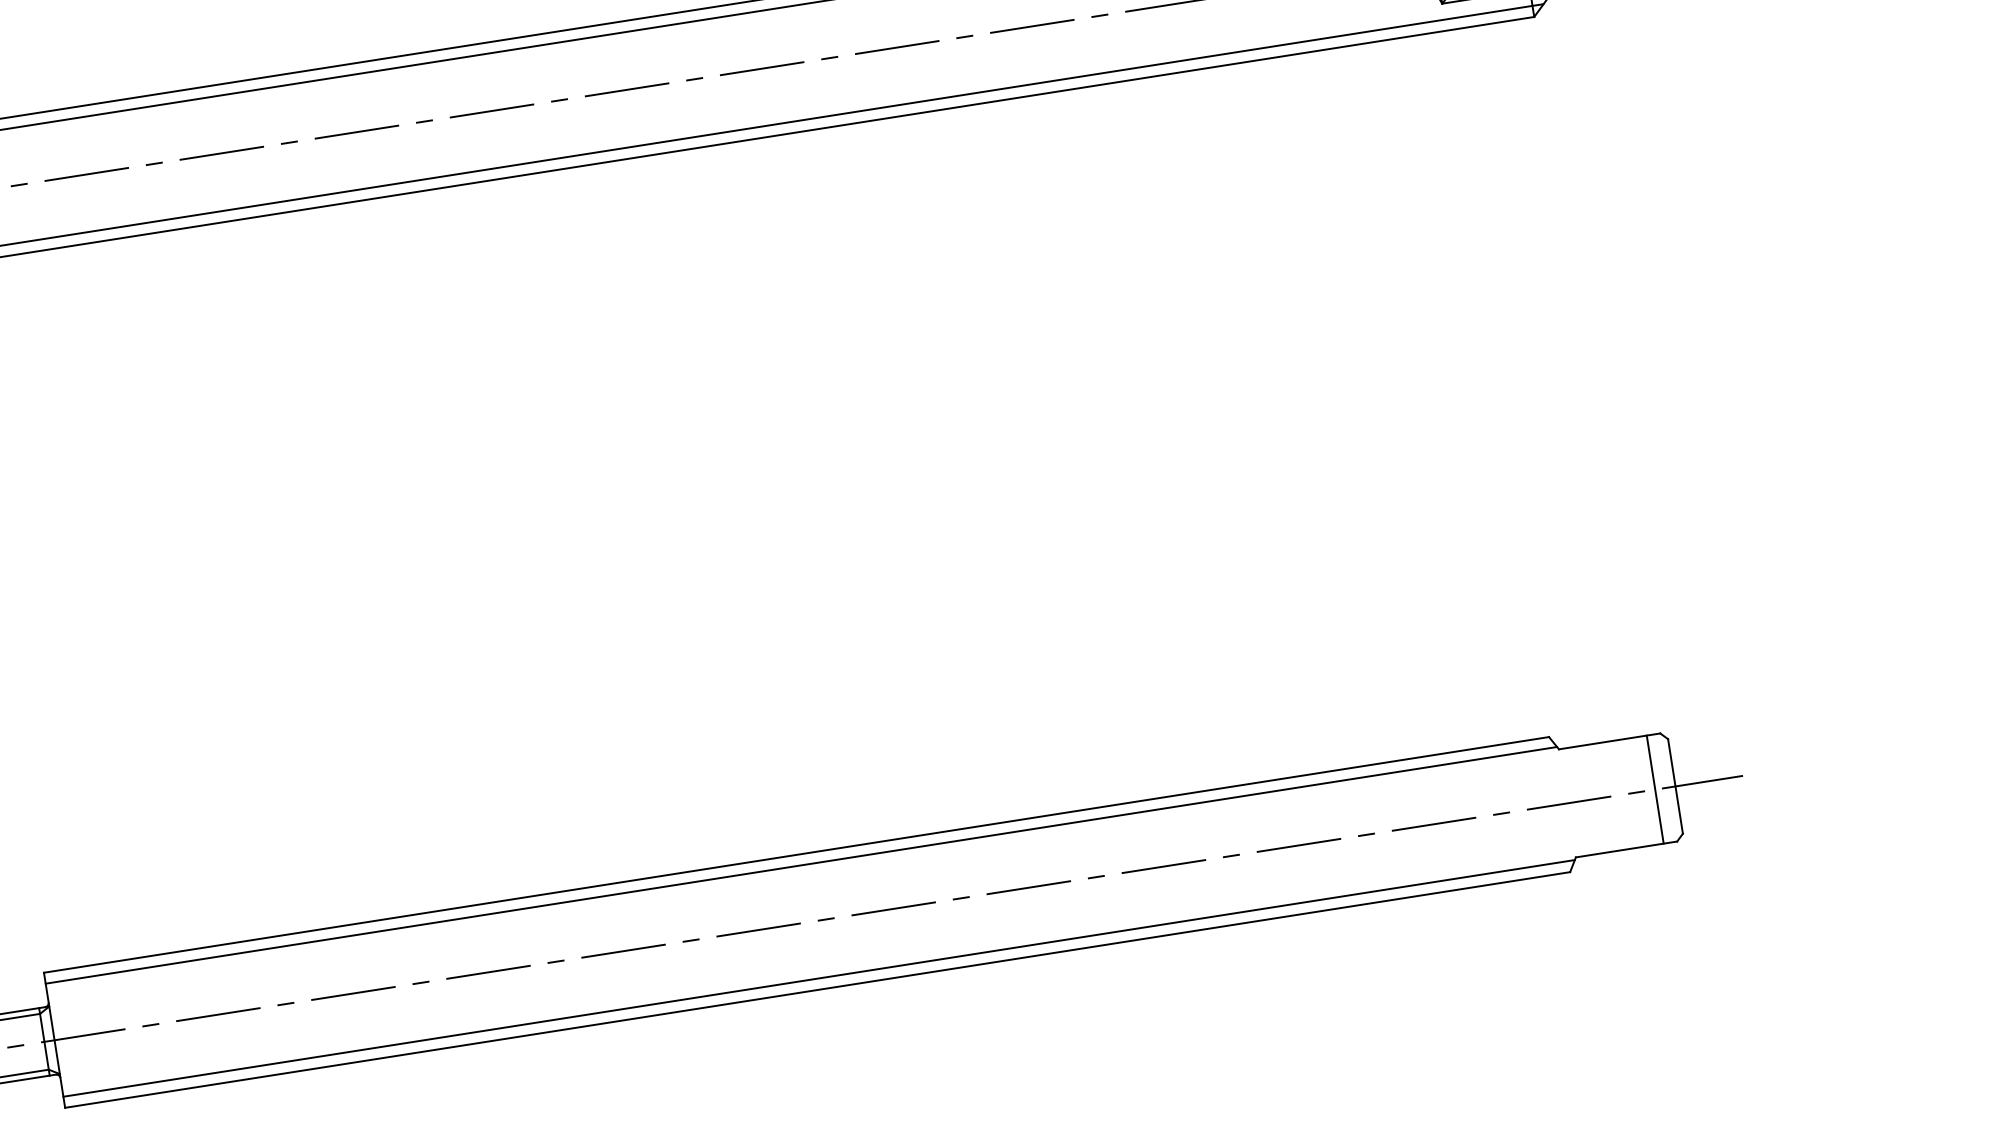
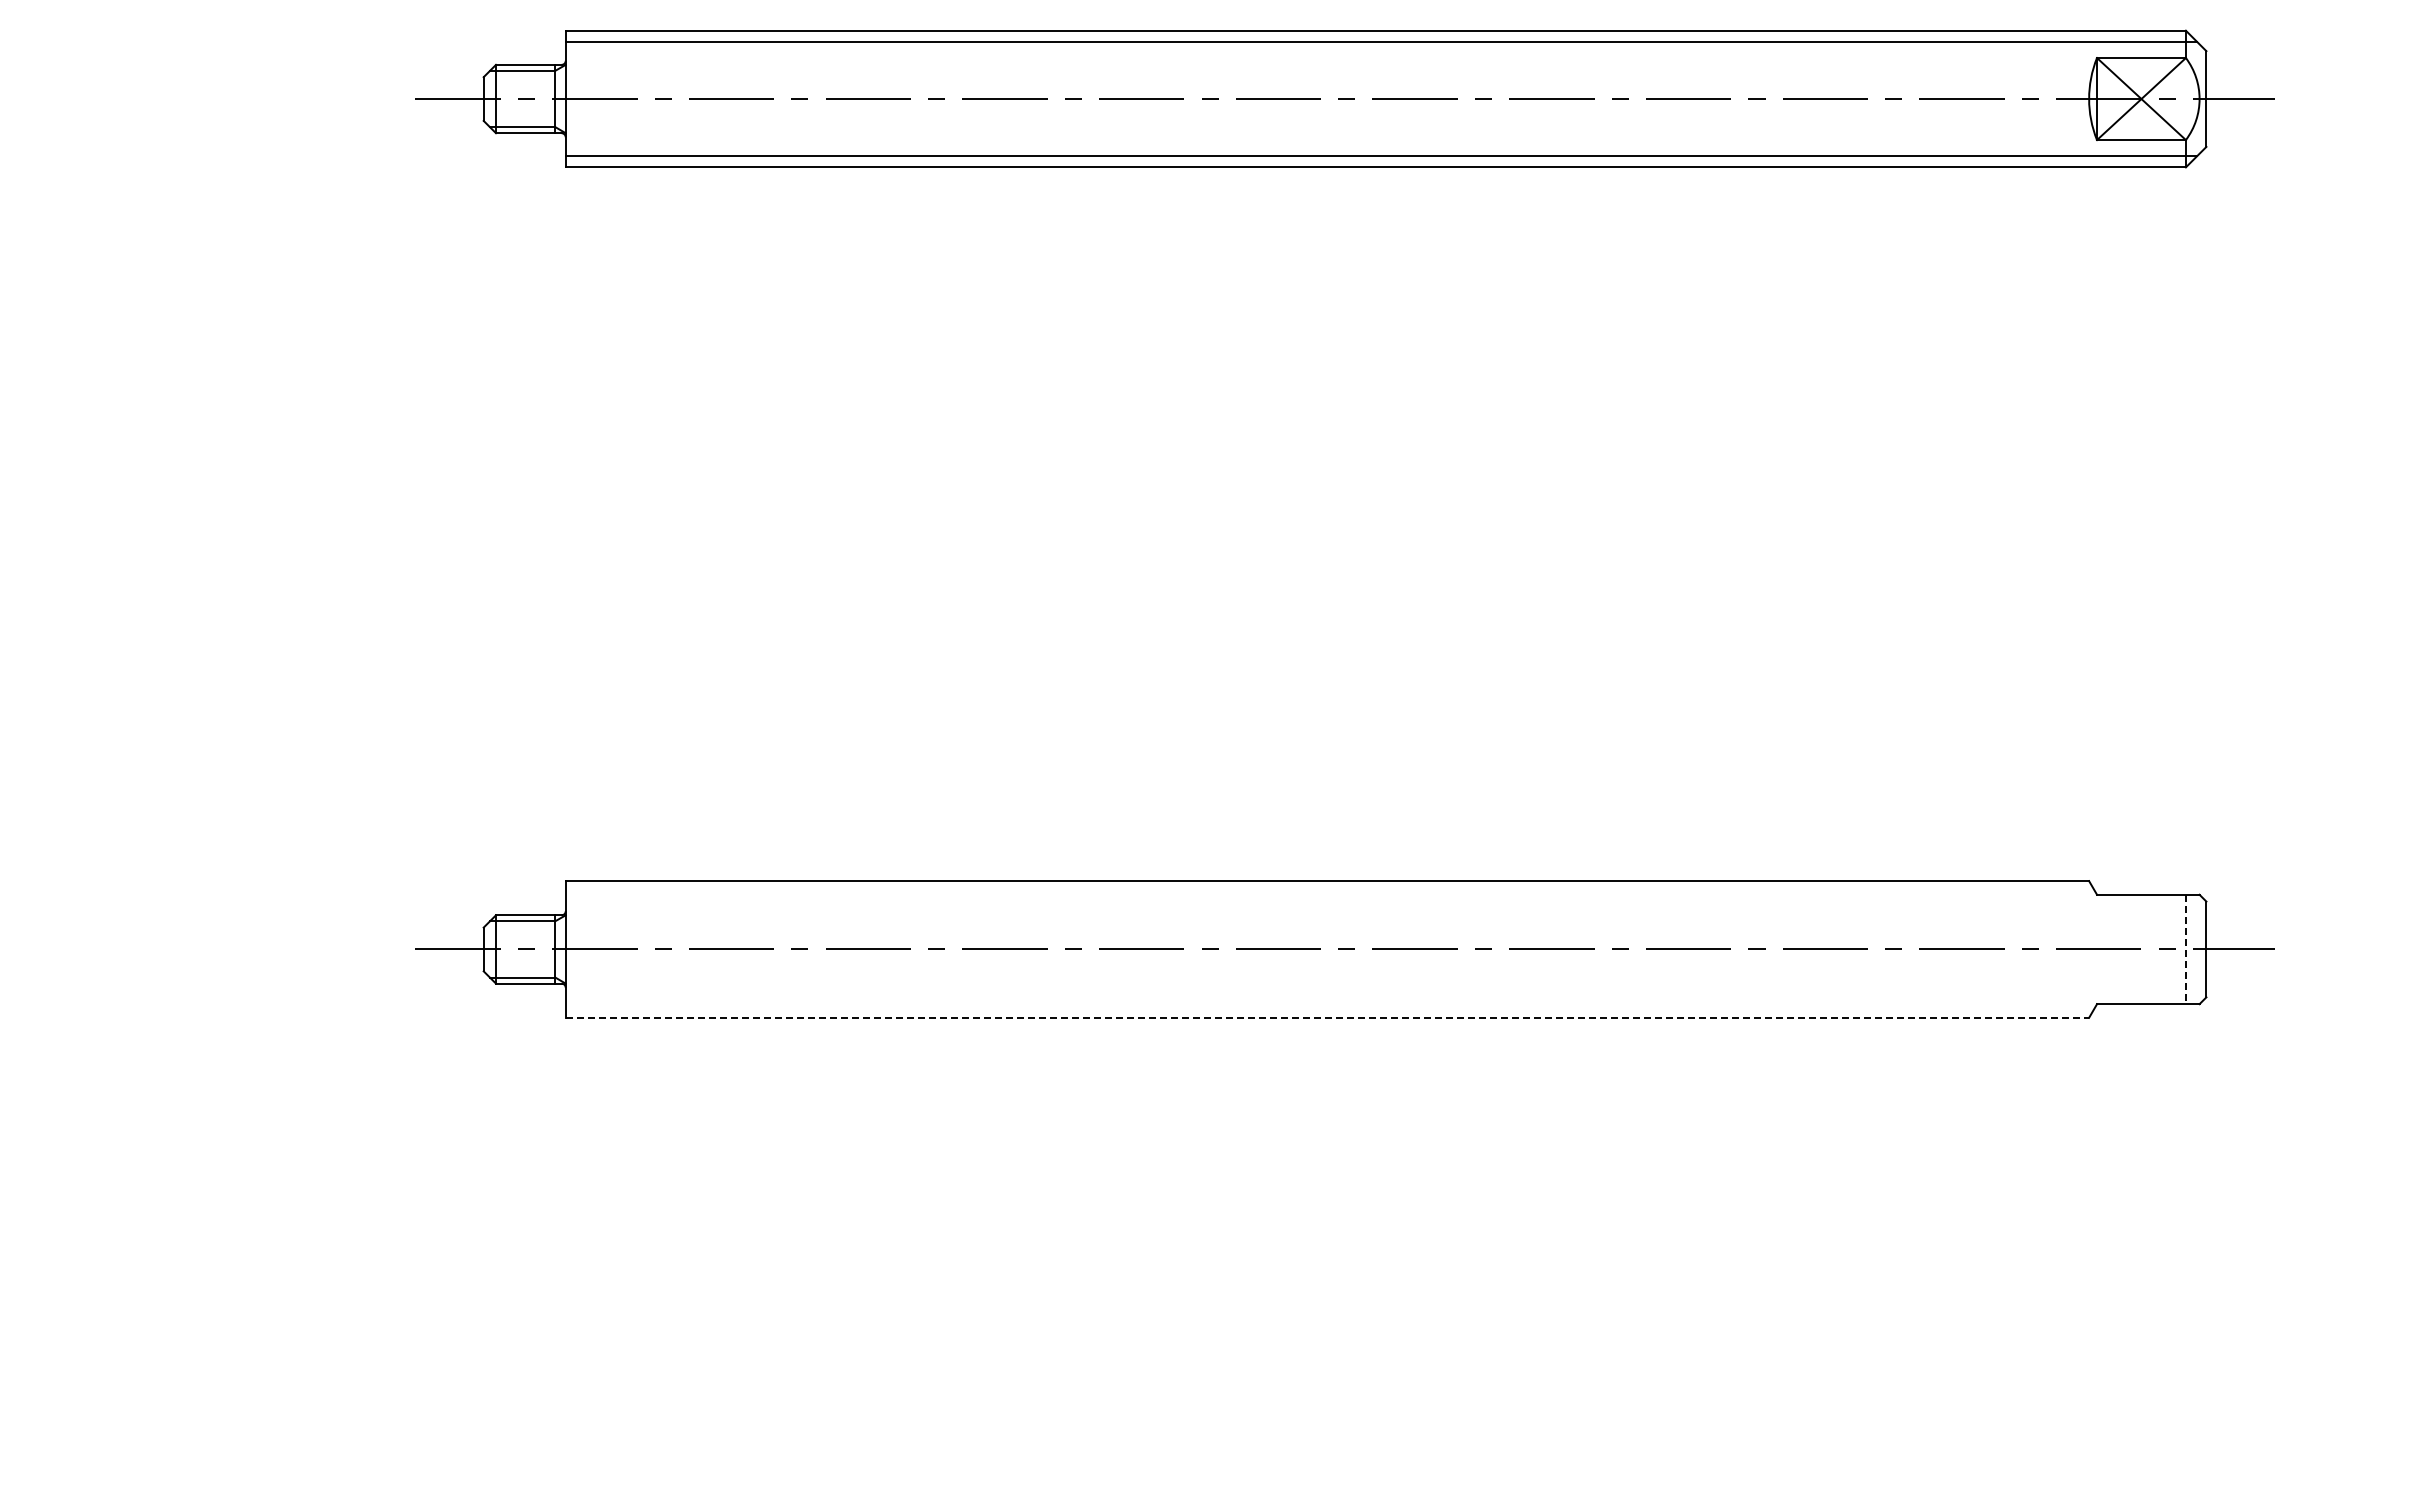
line: (1654, 789) -> (2185, 949), solid -> dashed
line: (801, 865) -> (1330, 892), removed
line: (818, 978) -> (1330, 1006), removed
line: (817, 989) -> (1327, 1017), solid -> dashed

